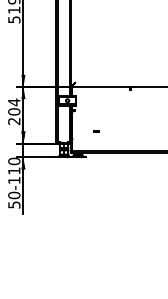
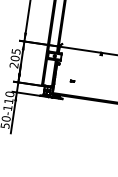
text: (14, 102) -> (16, 51), 204 -> 205

